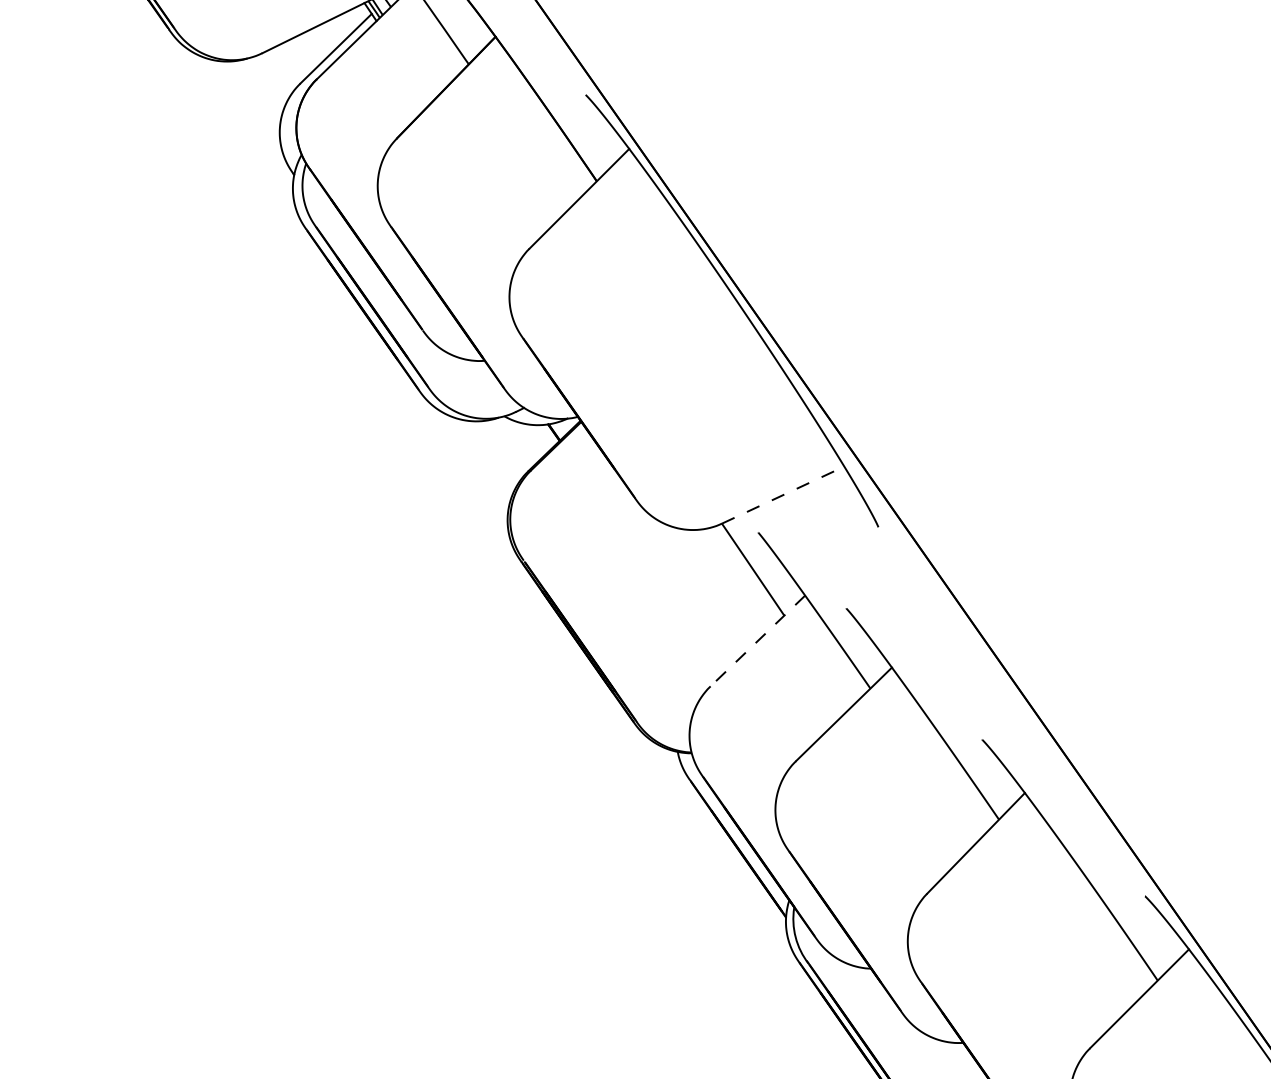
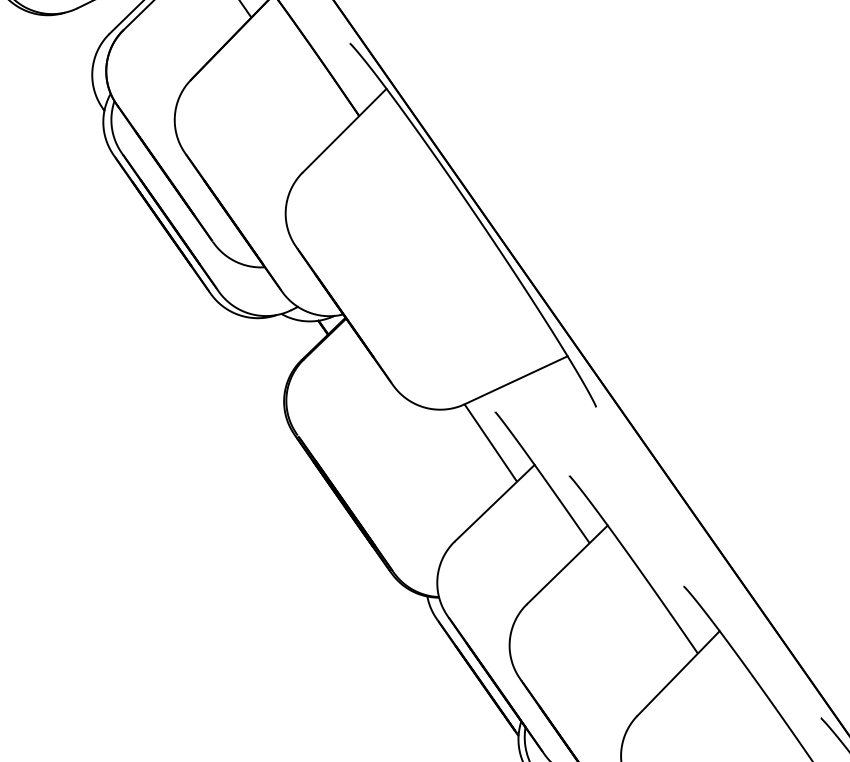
line: (783, 494) -> (516, 379), dashed -> solid
line: (757, 640) -> (494, 502), dashed -> solid

